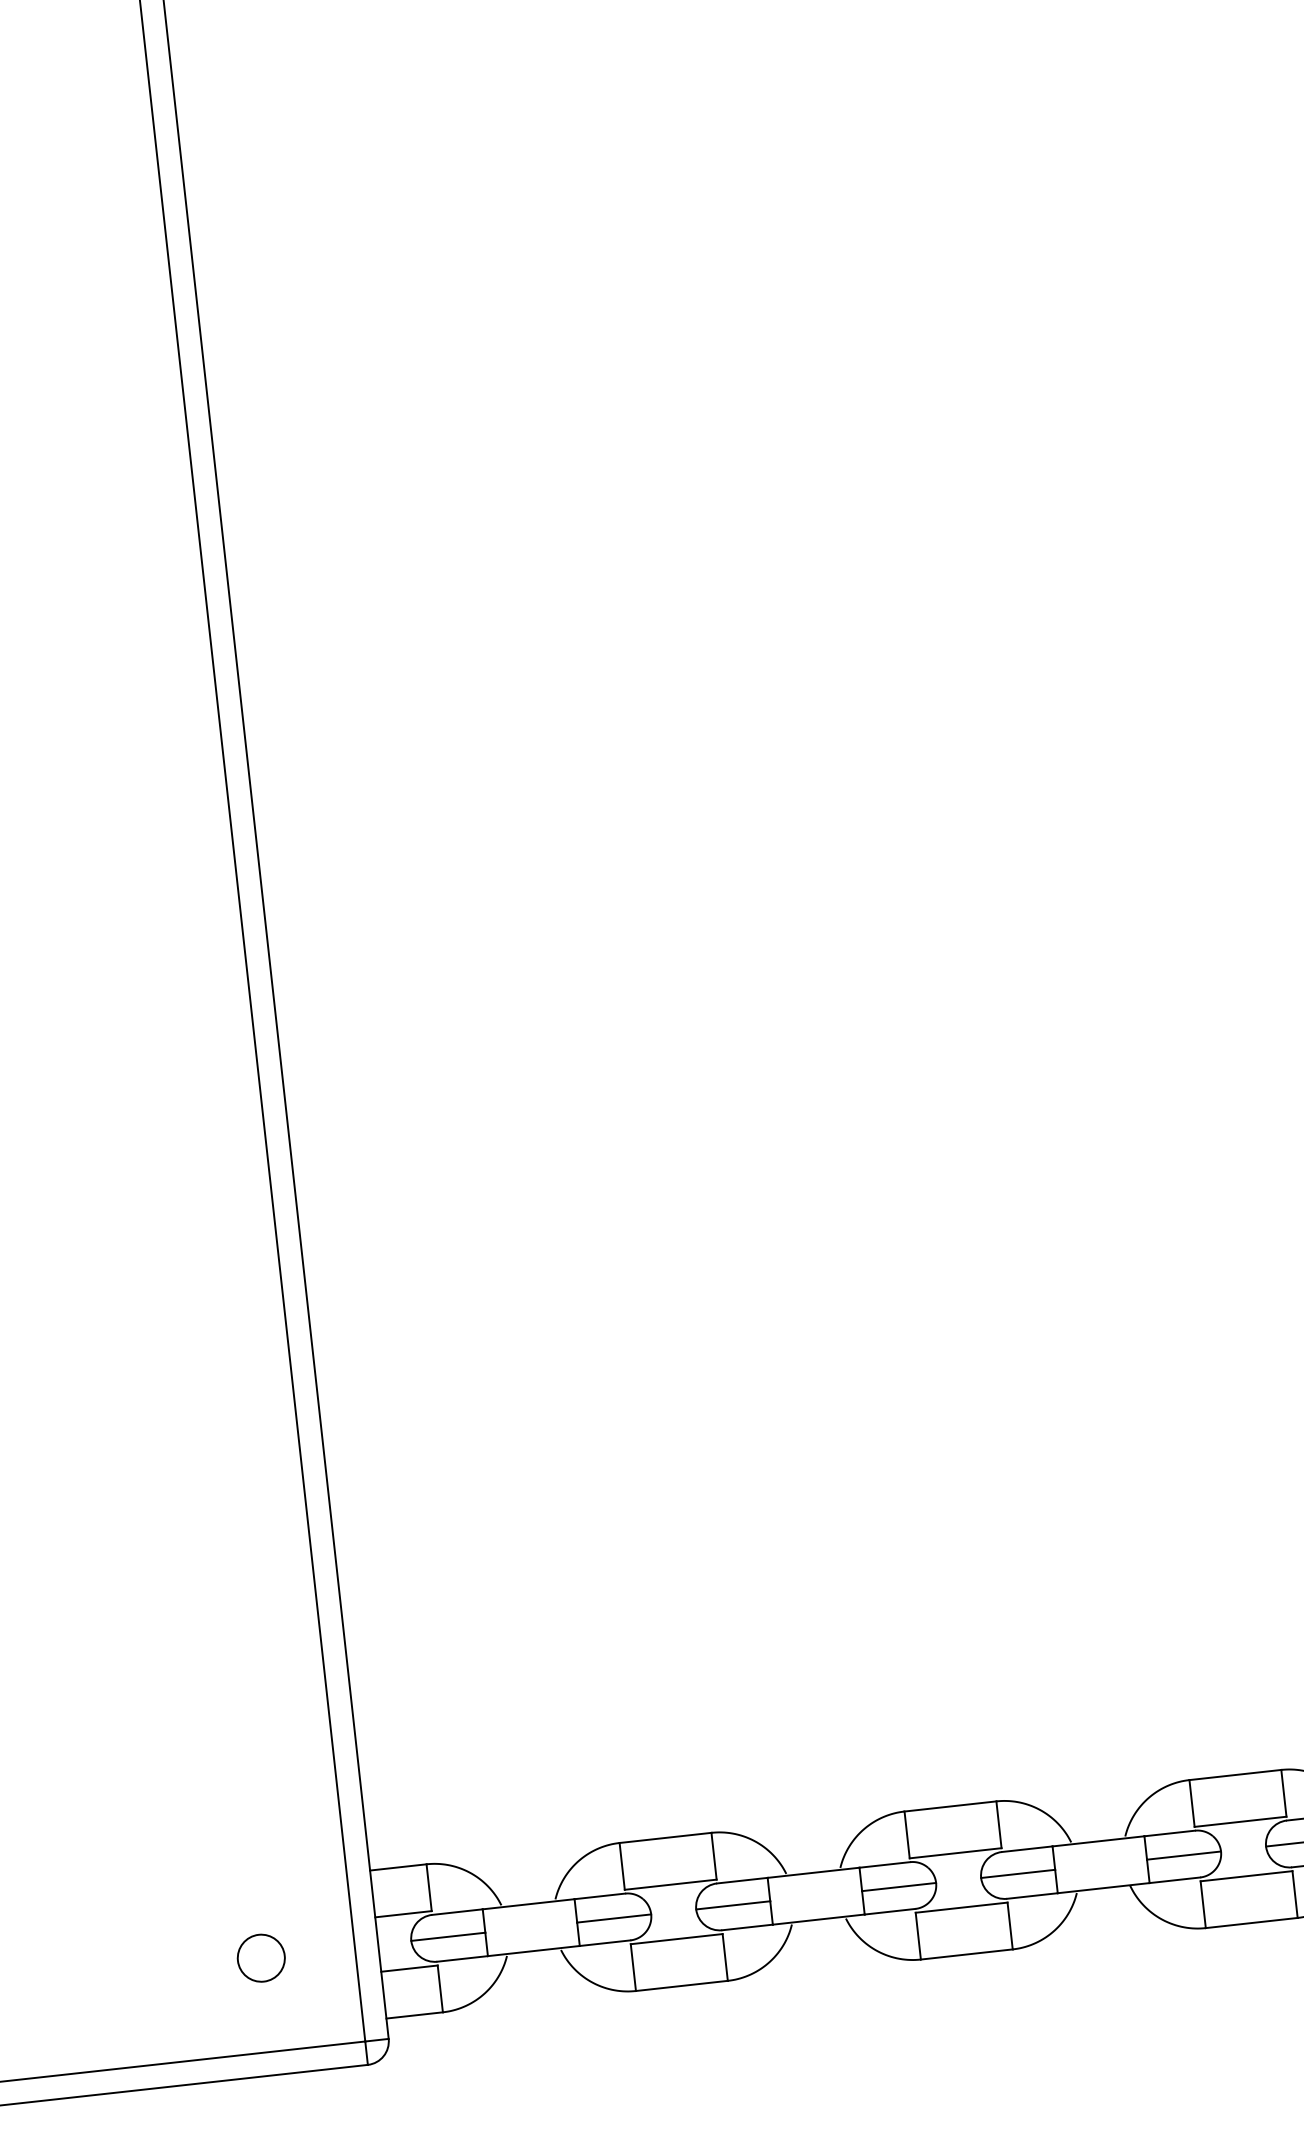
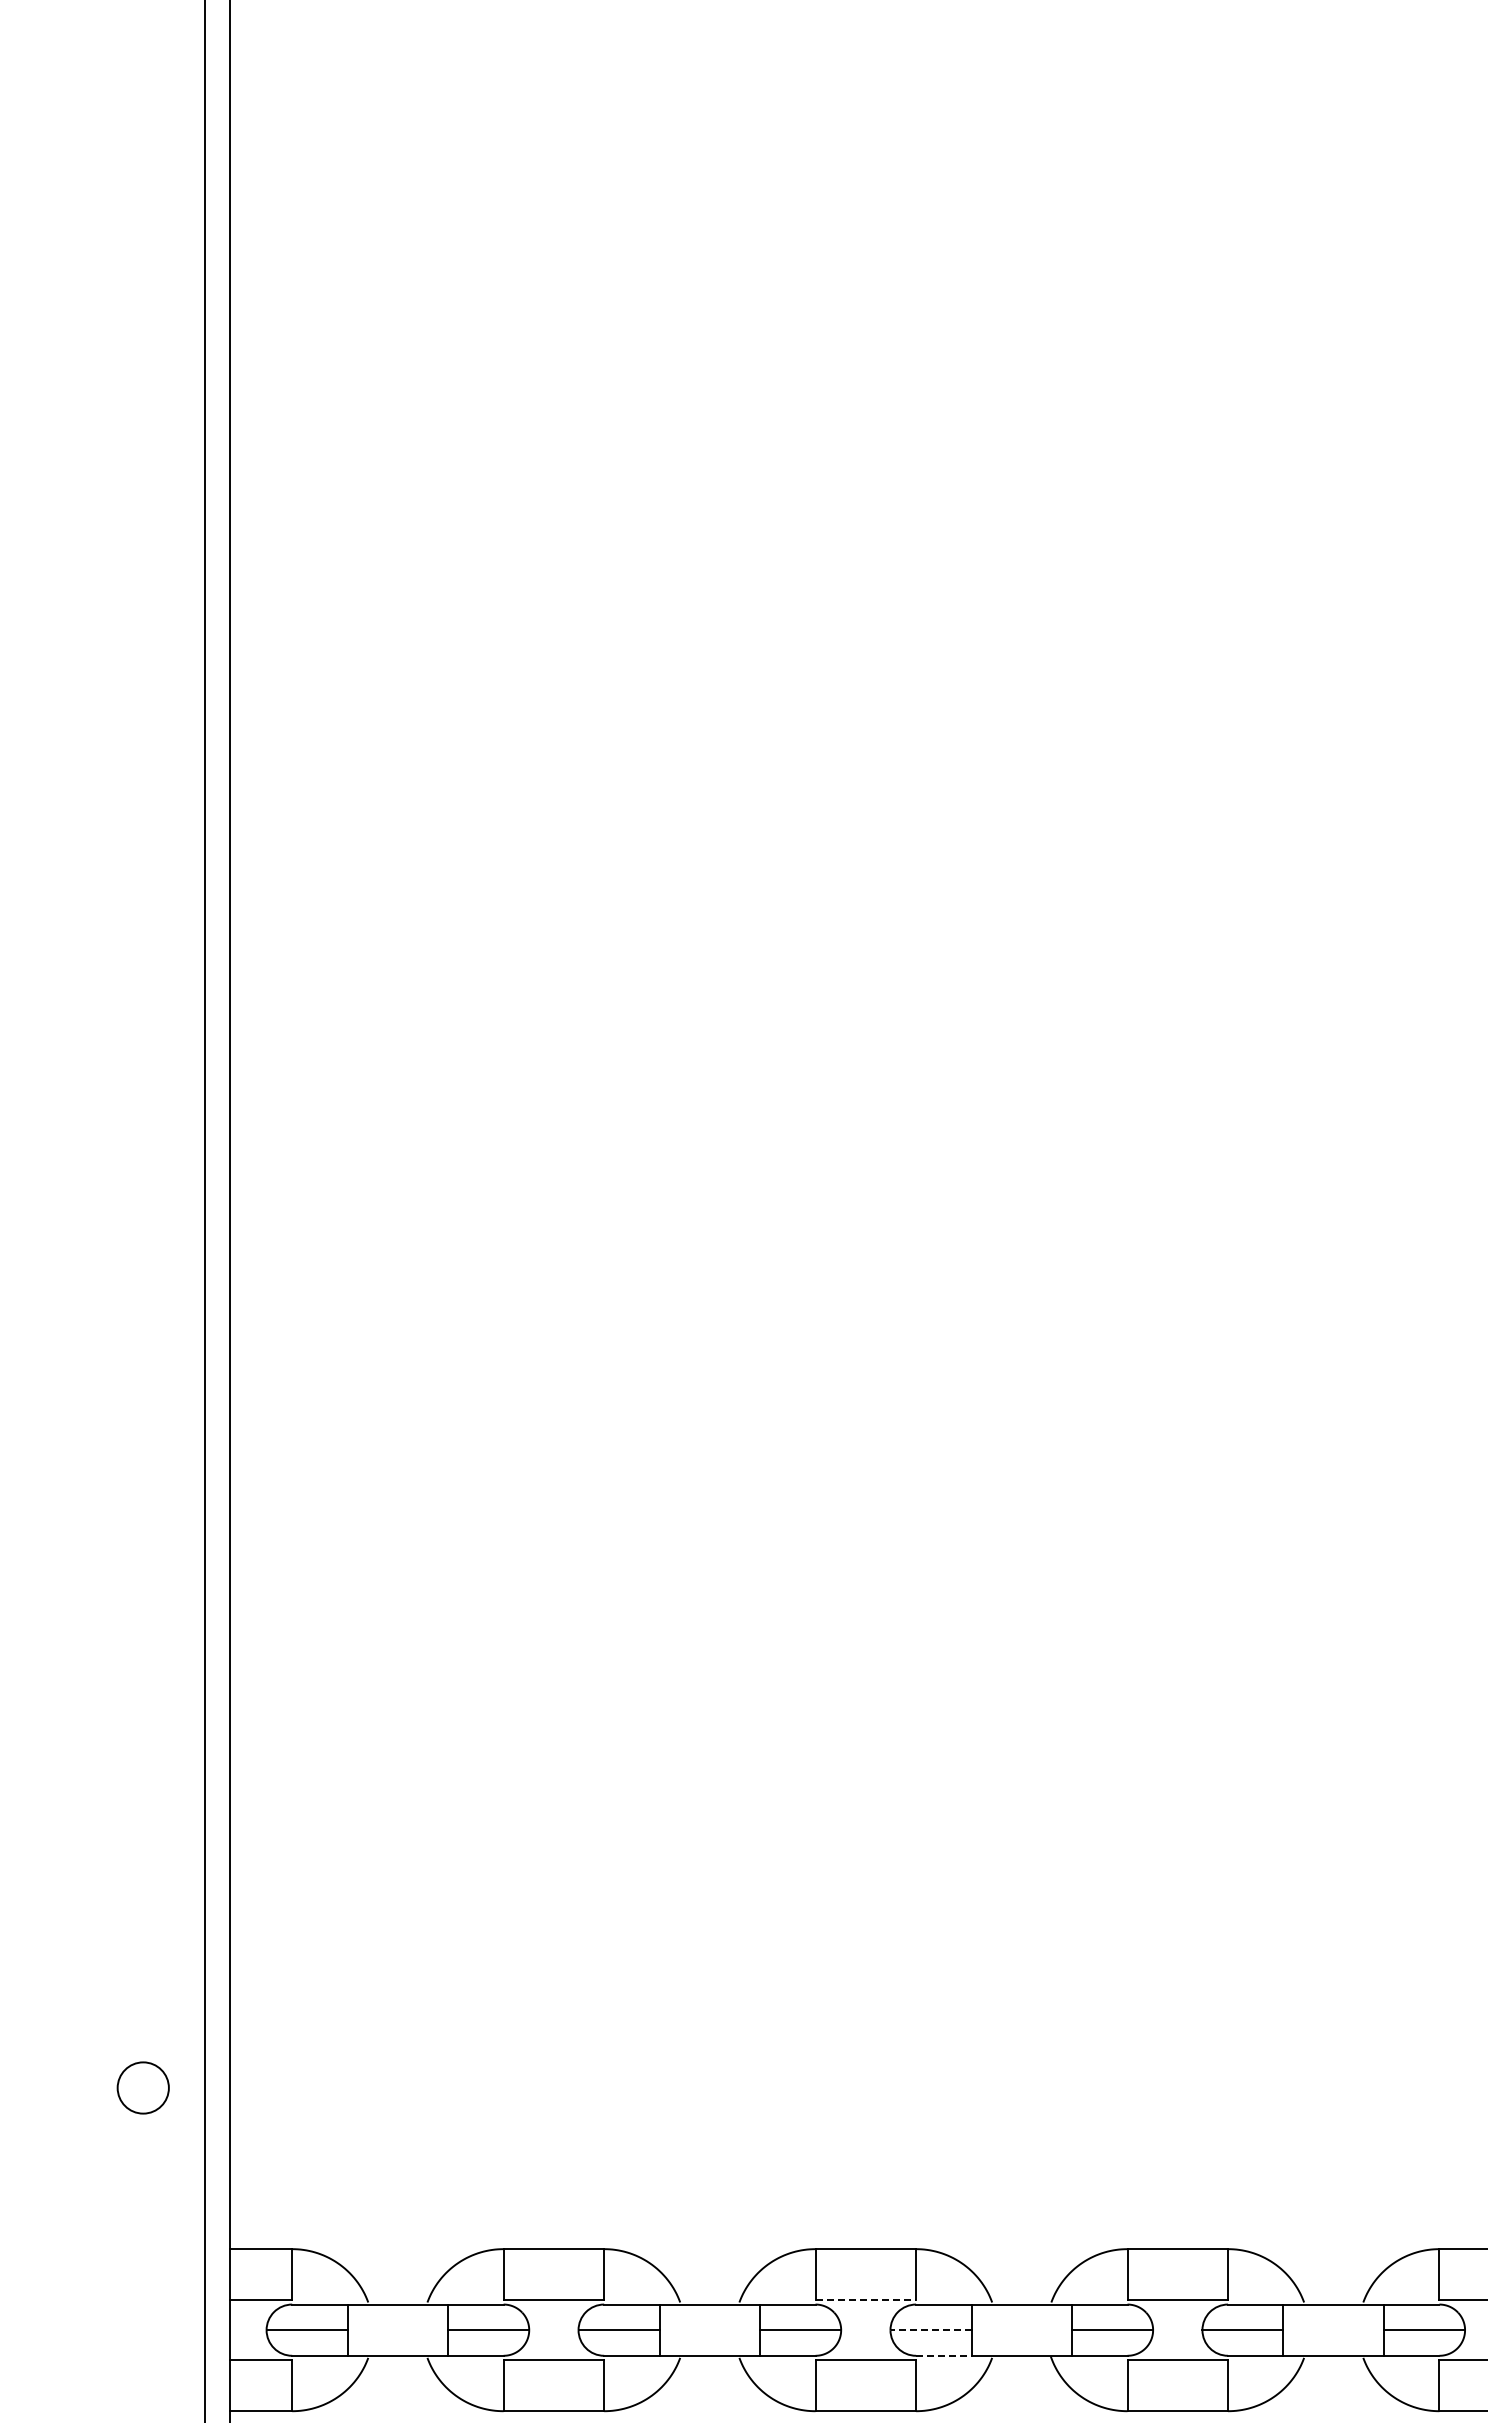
line: (956, 1853) -> (866, 2300), solid -> dashed
line: (1018, 1874) -> (931, 2330), solid -> dashed
line: (1032, 1895) -> (943, 2355), solid -> dashed
circle: (260, 1957) -> (142, 2087), moved

